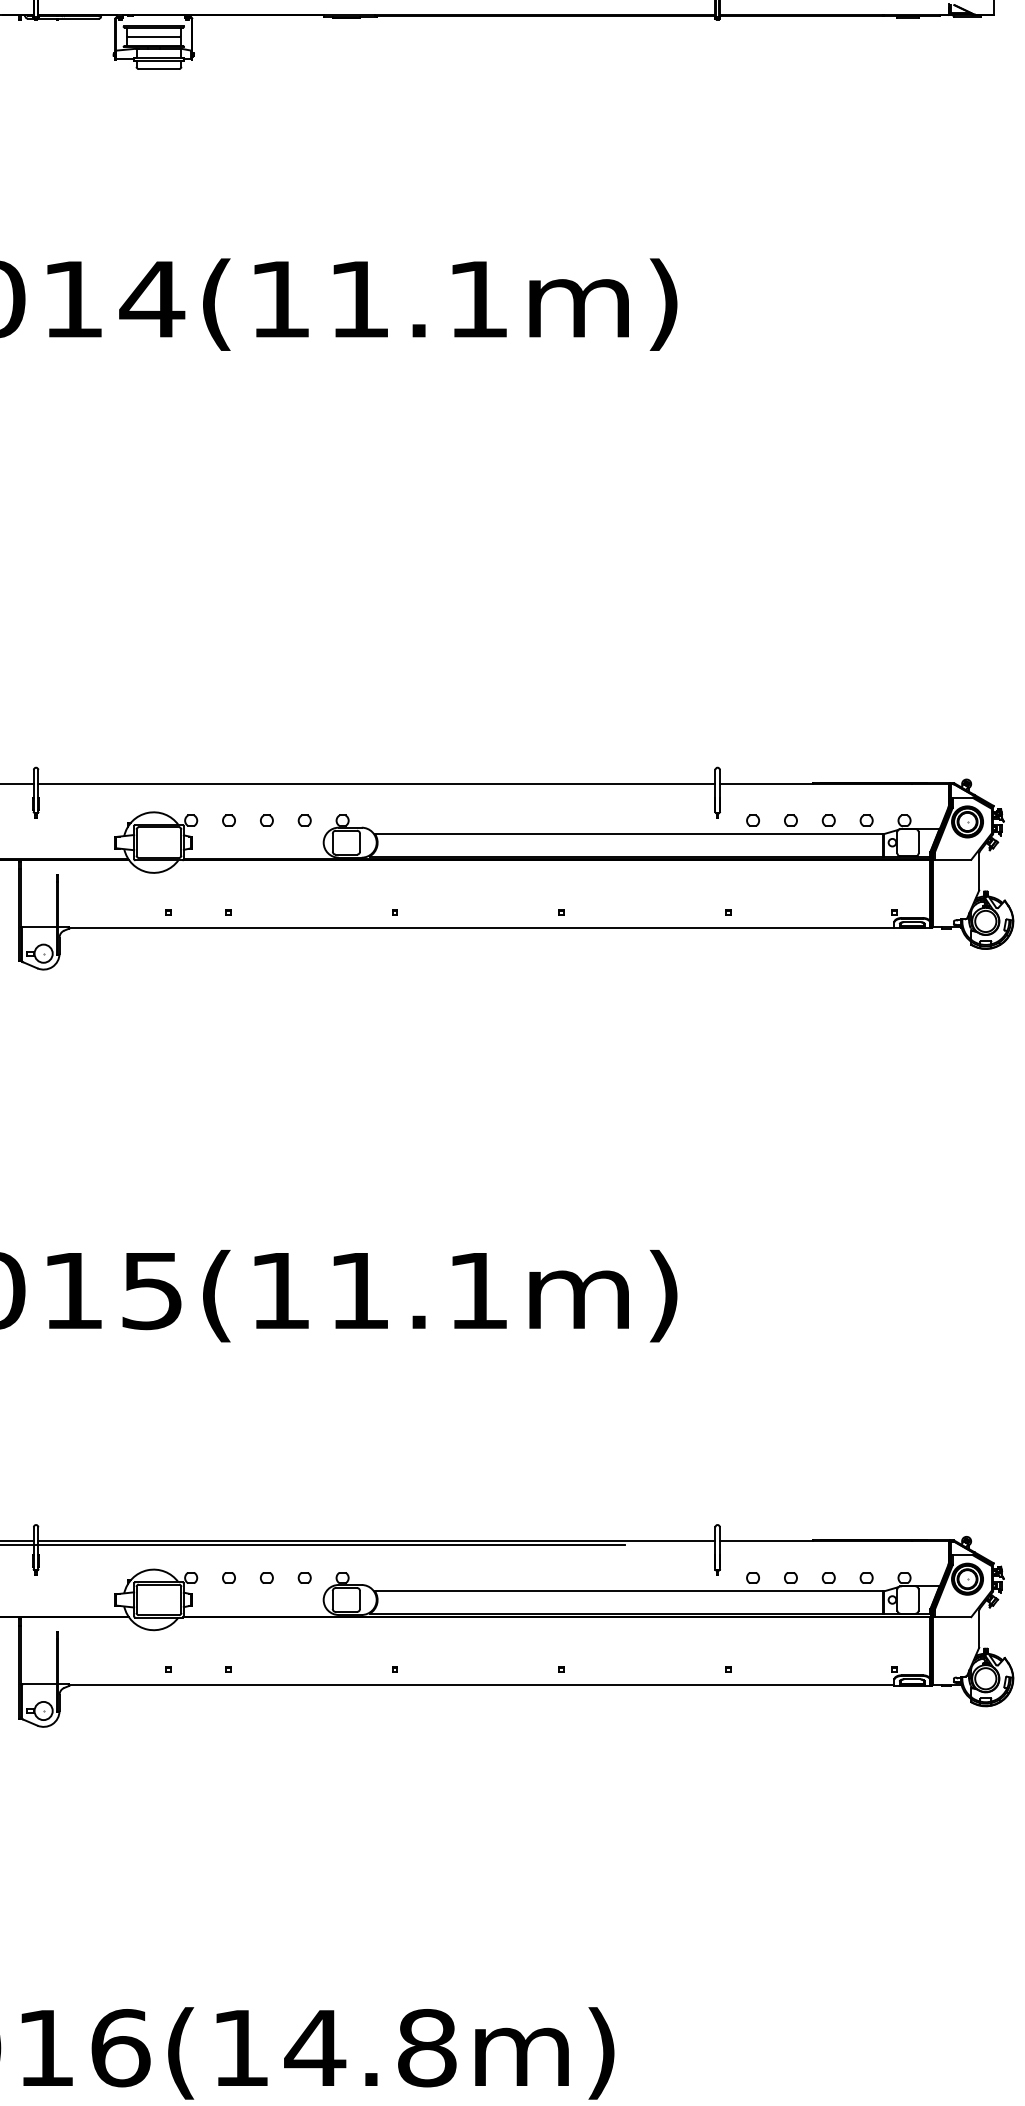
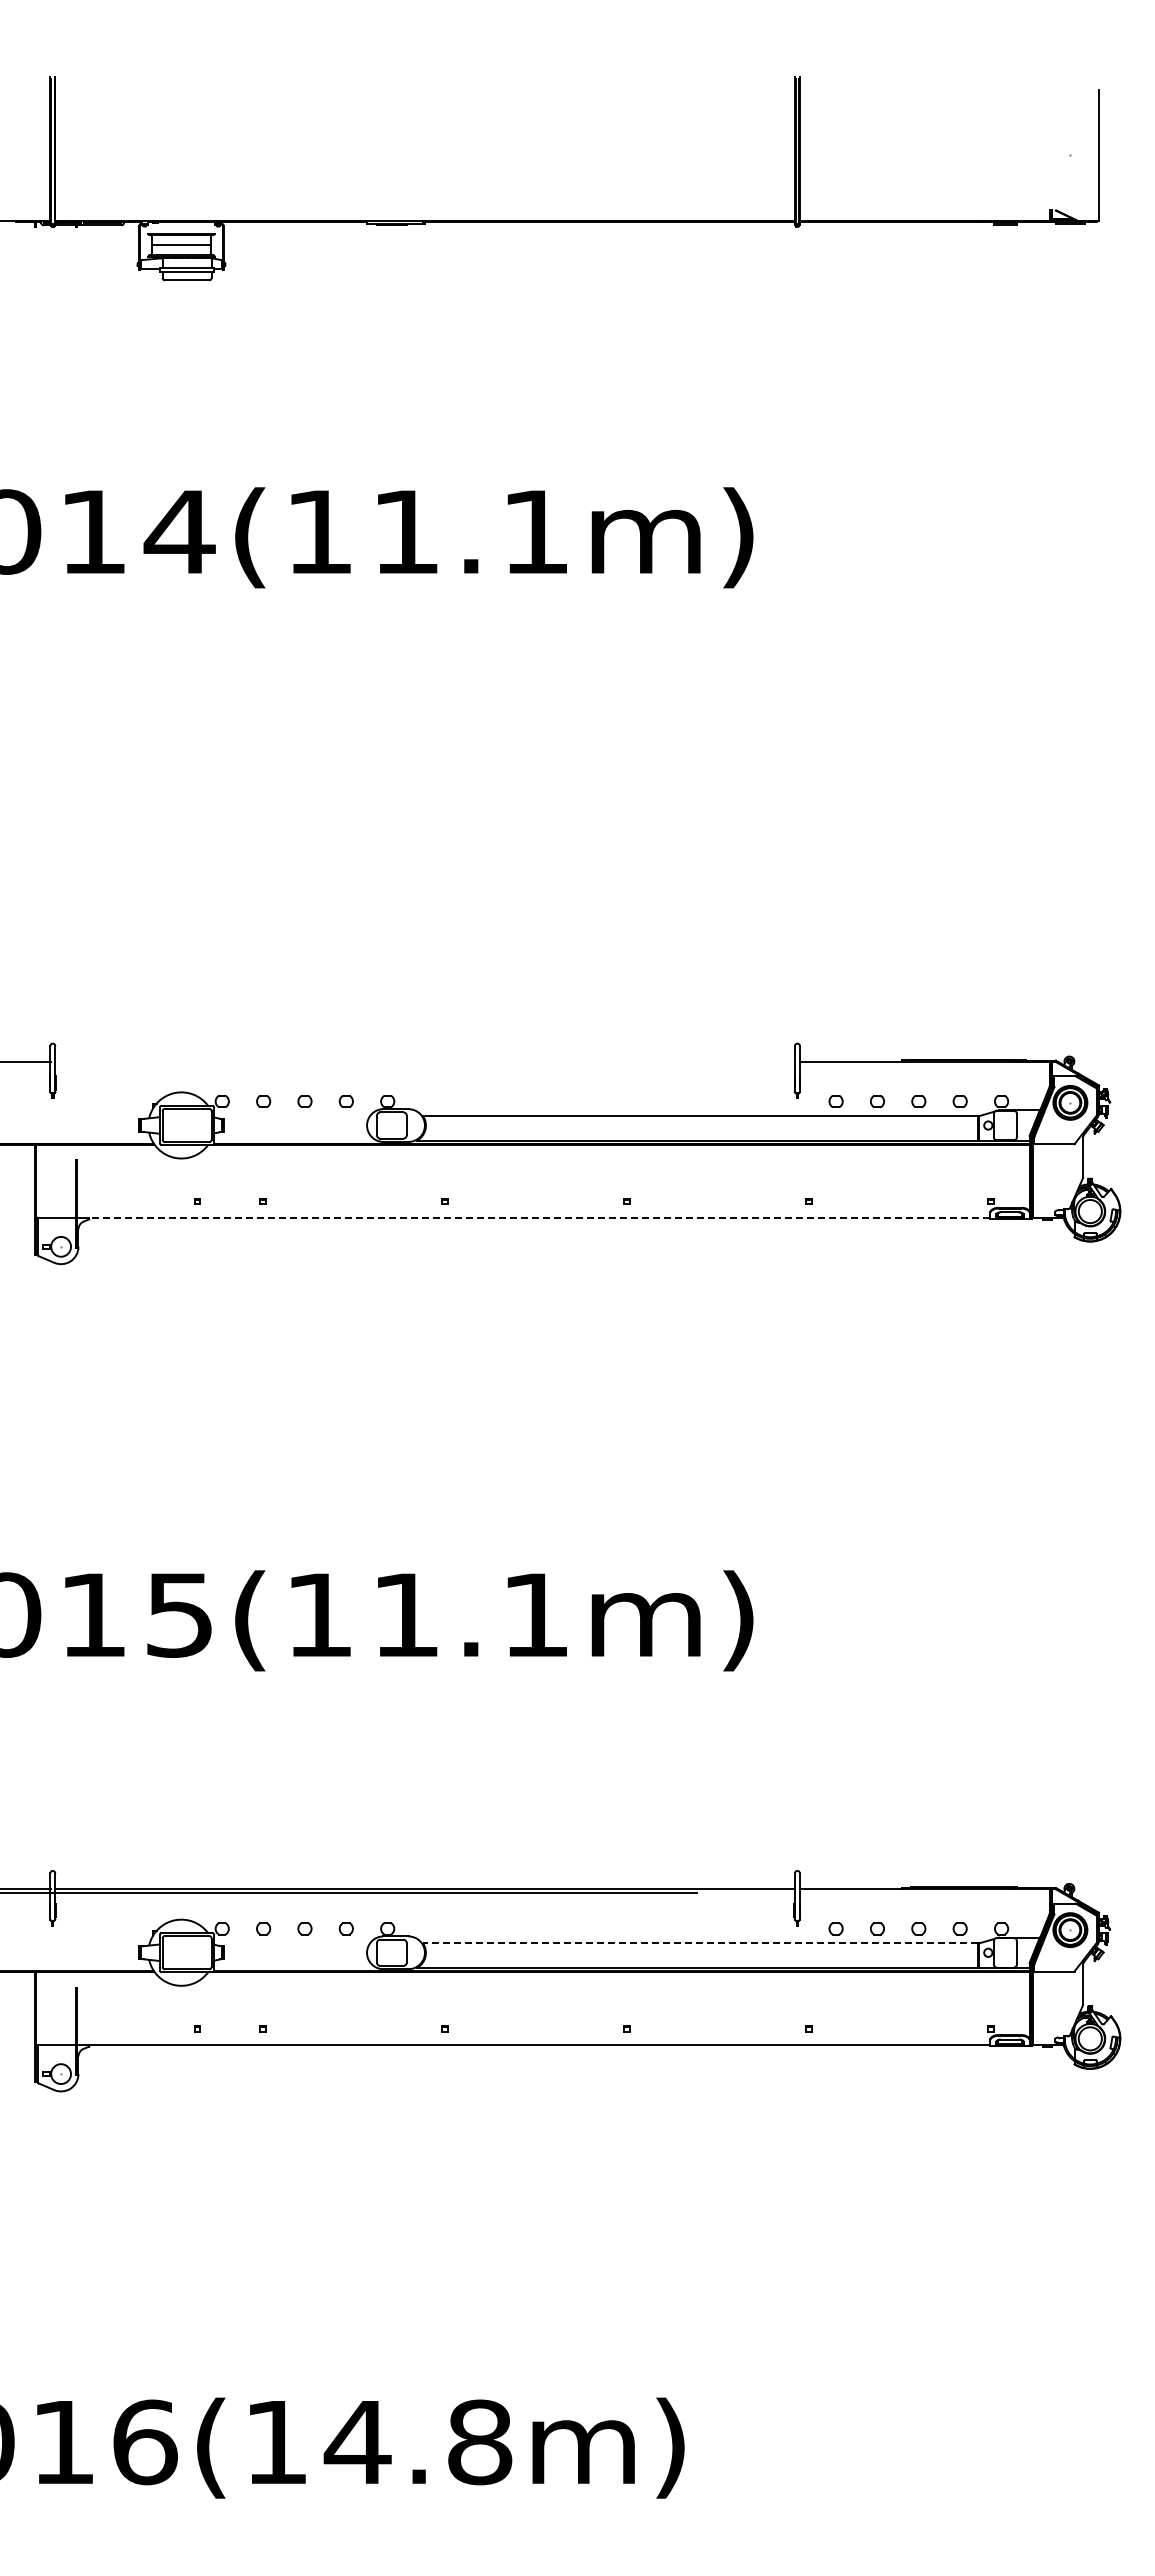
line: (376, 784) -> (424, 1061), removed
line: (481, 927) -> (539, 1218), solid -> dashed
line: (628, 1591) -> (700, 1943), solid -> dashed

